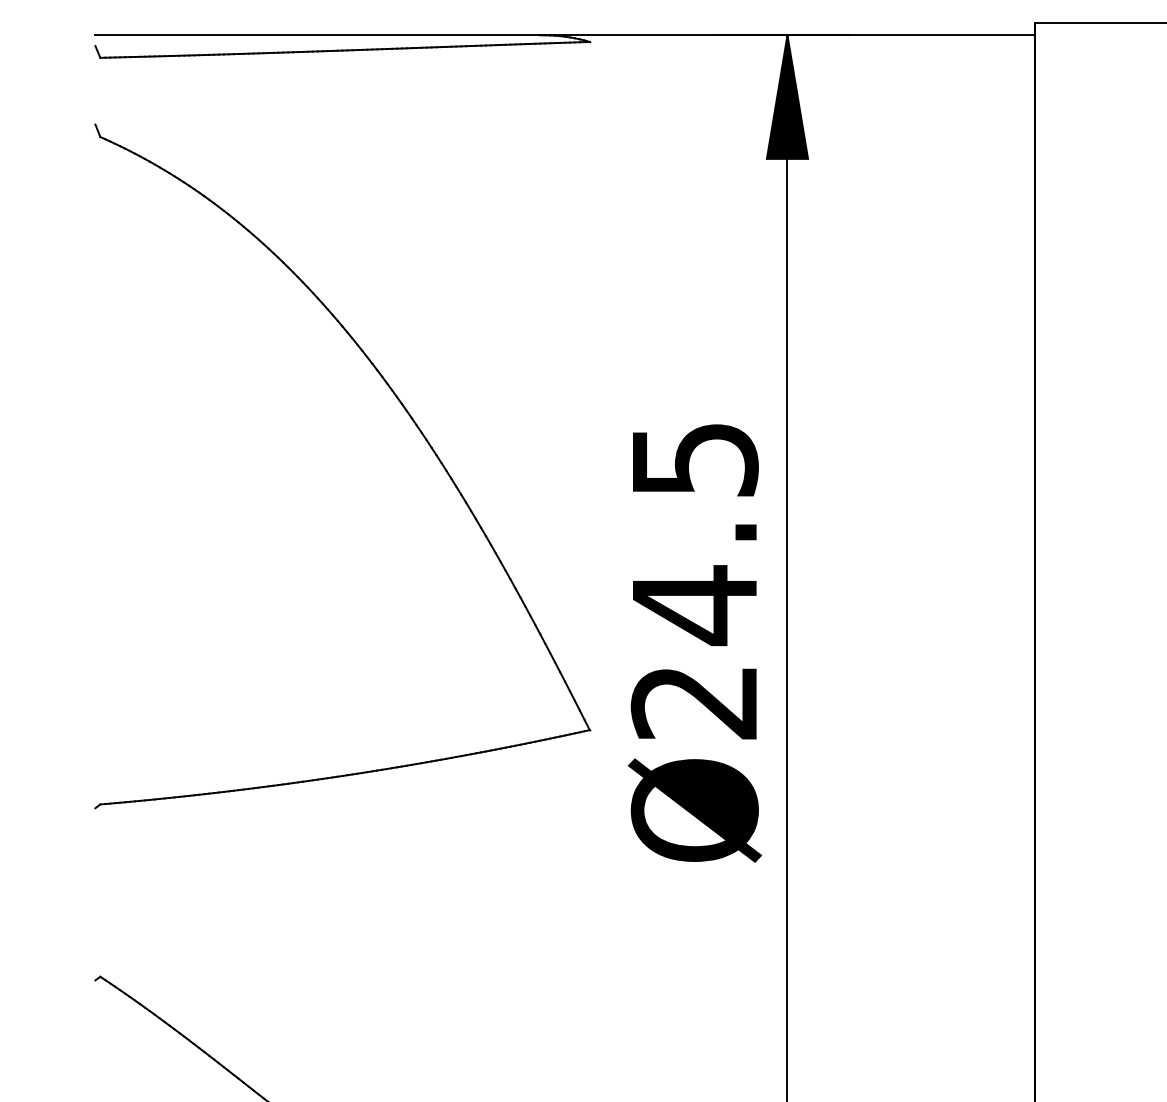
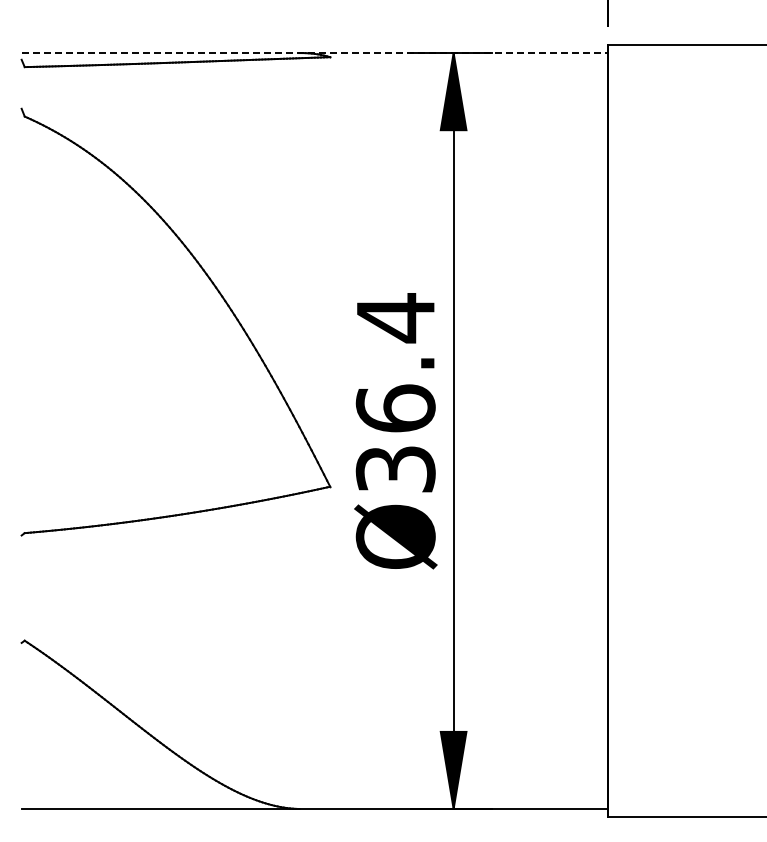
line: (566, 36) -> (315, 53), solid -> dashed
text: (694, 579) -> (395, 392), Ø24.5 -> Ø36.4

